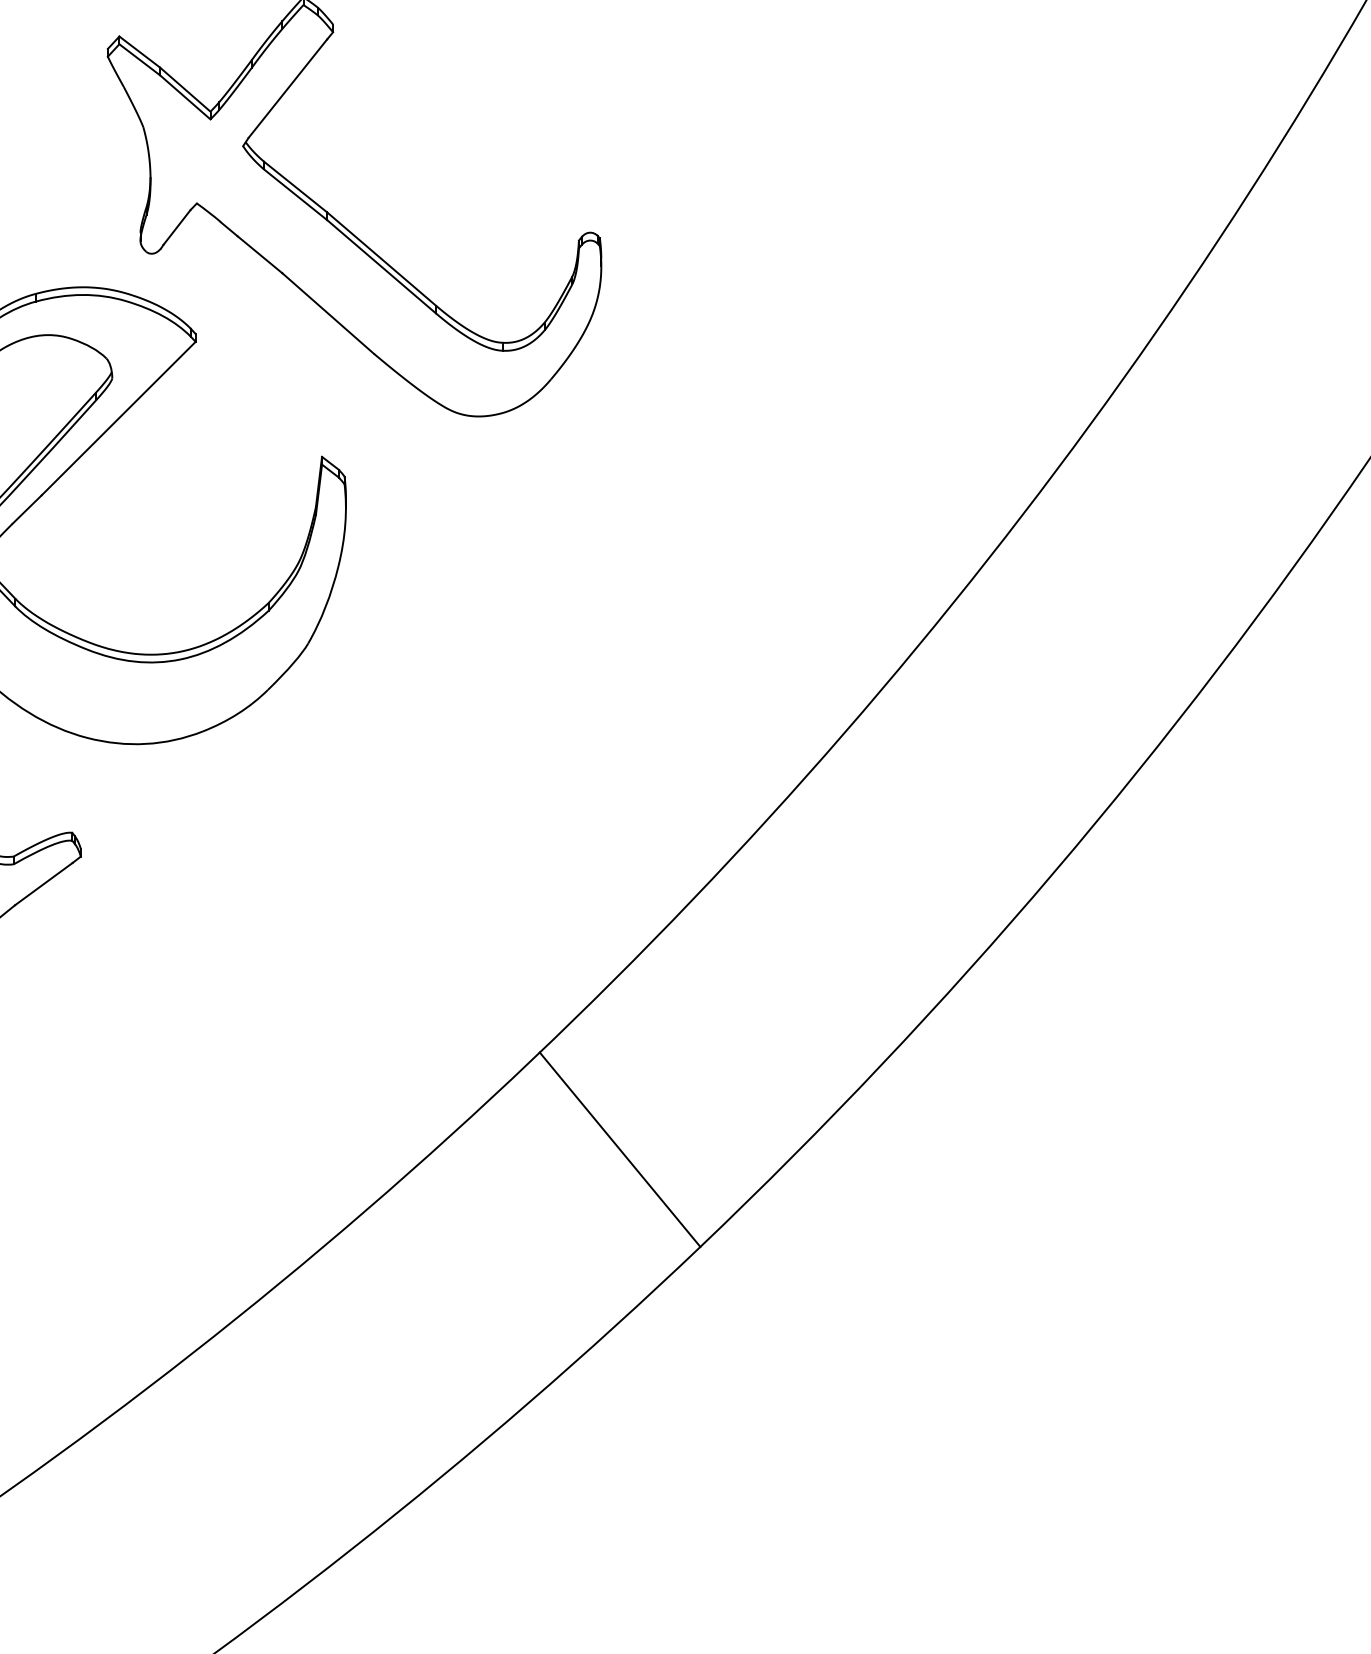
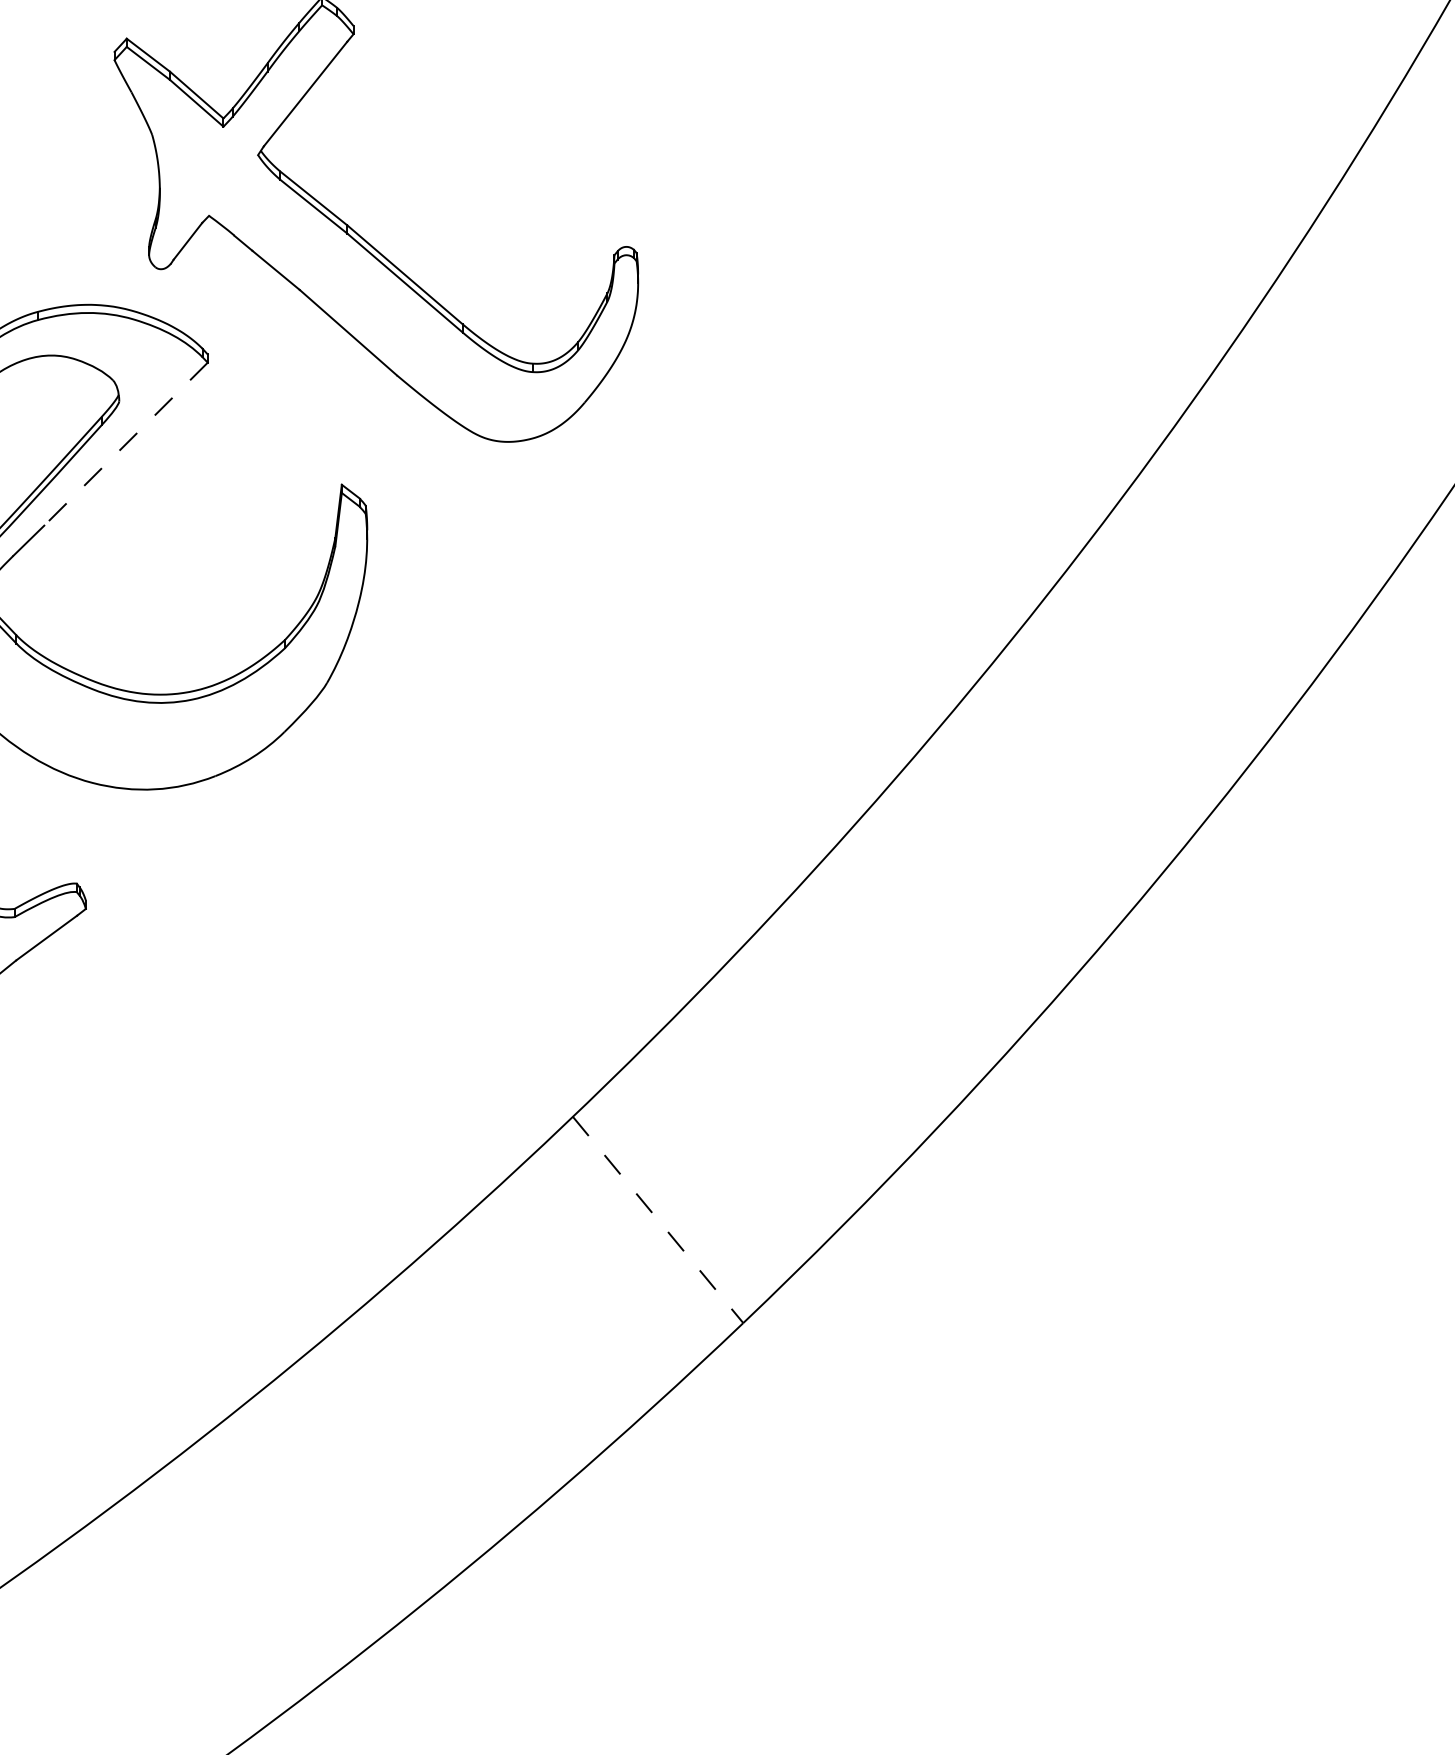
line: (118, 418) -> (125, 444), solid -> dashed
line: (620, 1150) -> (658, 1220), solid -> dashed

